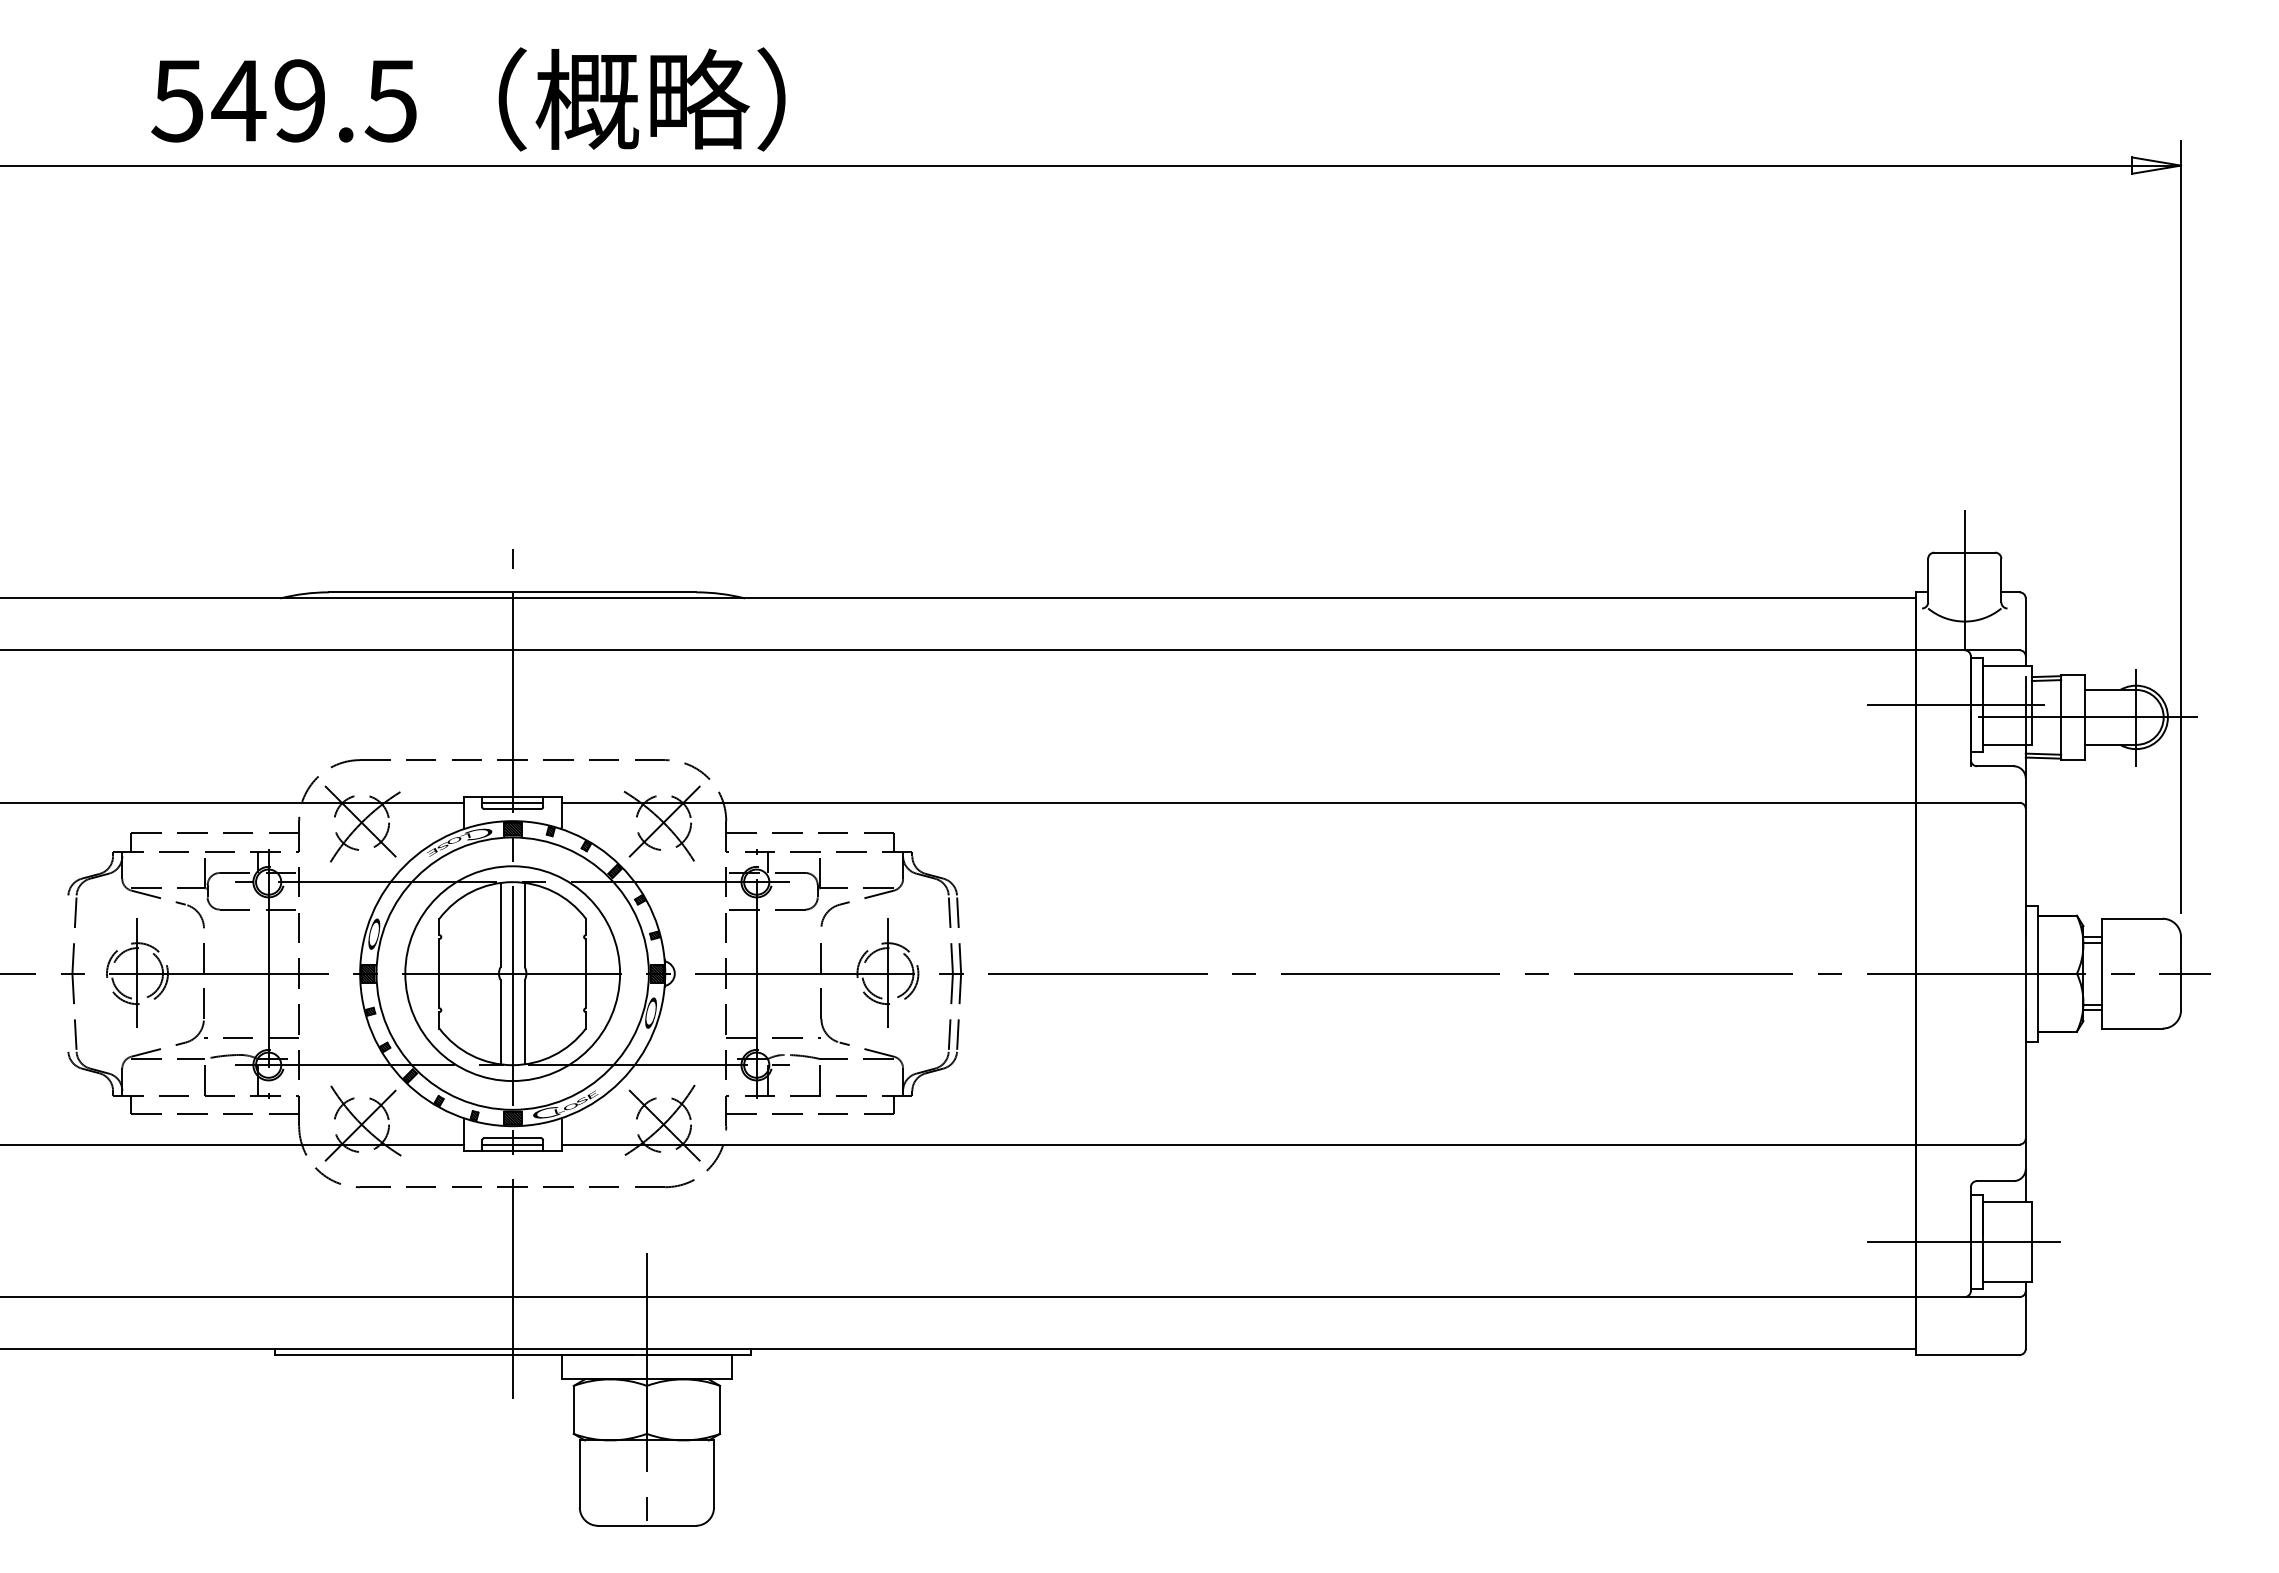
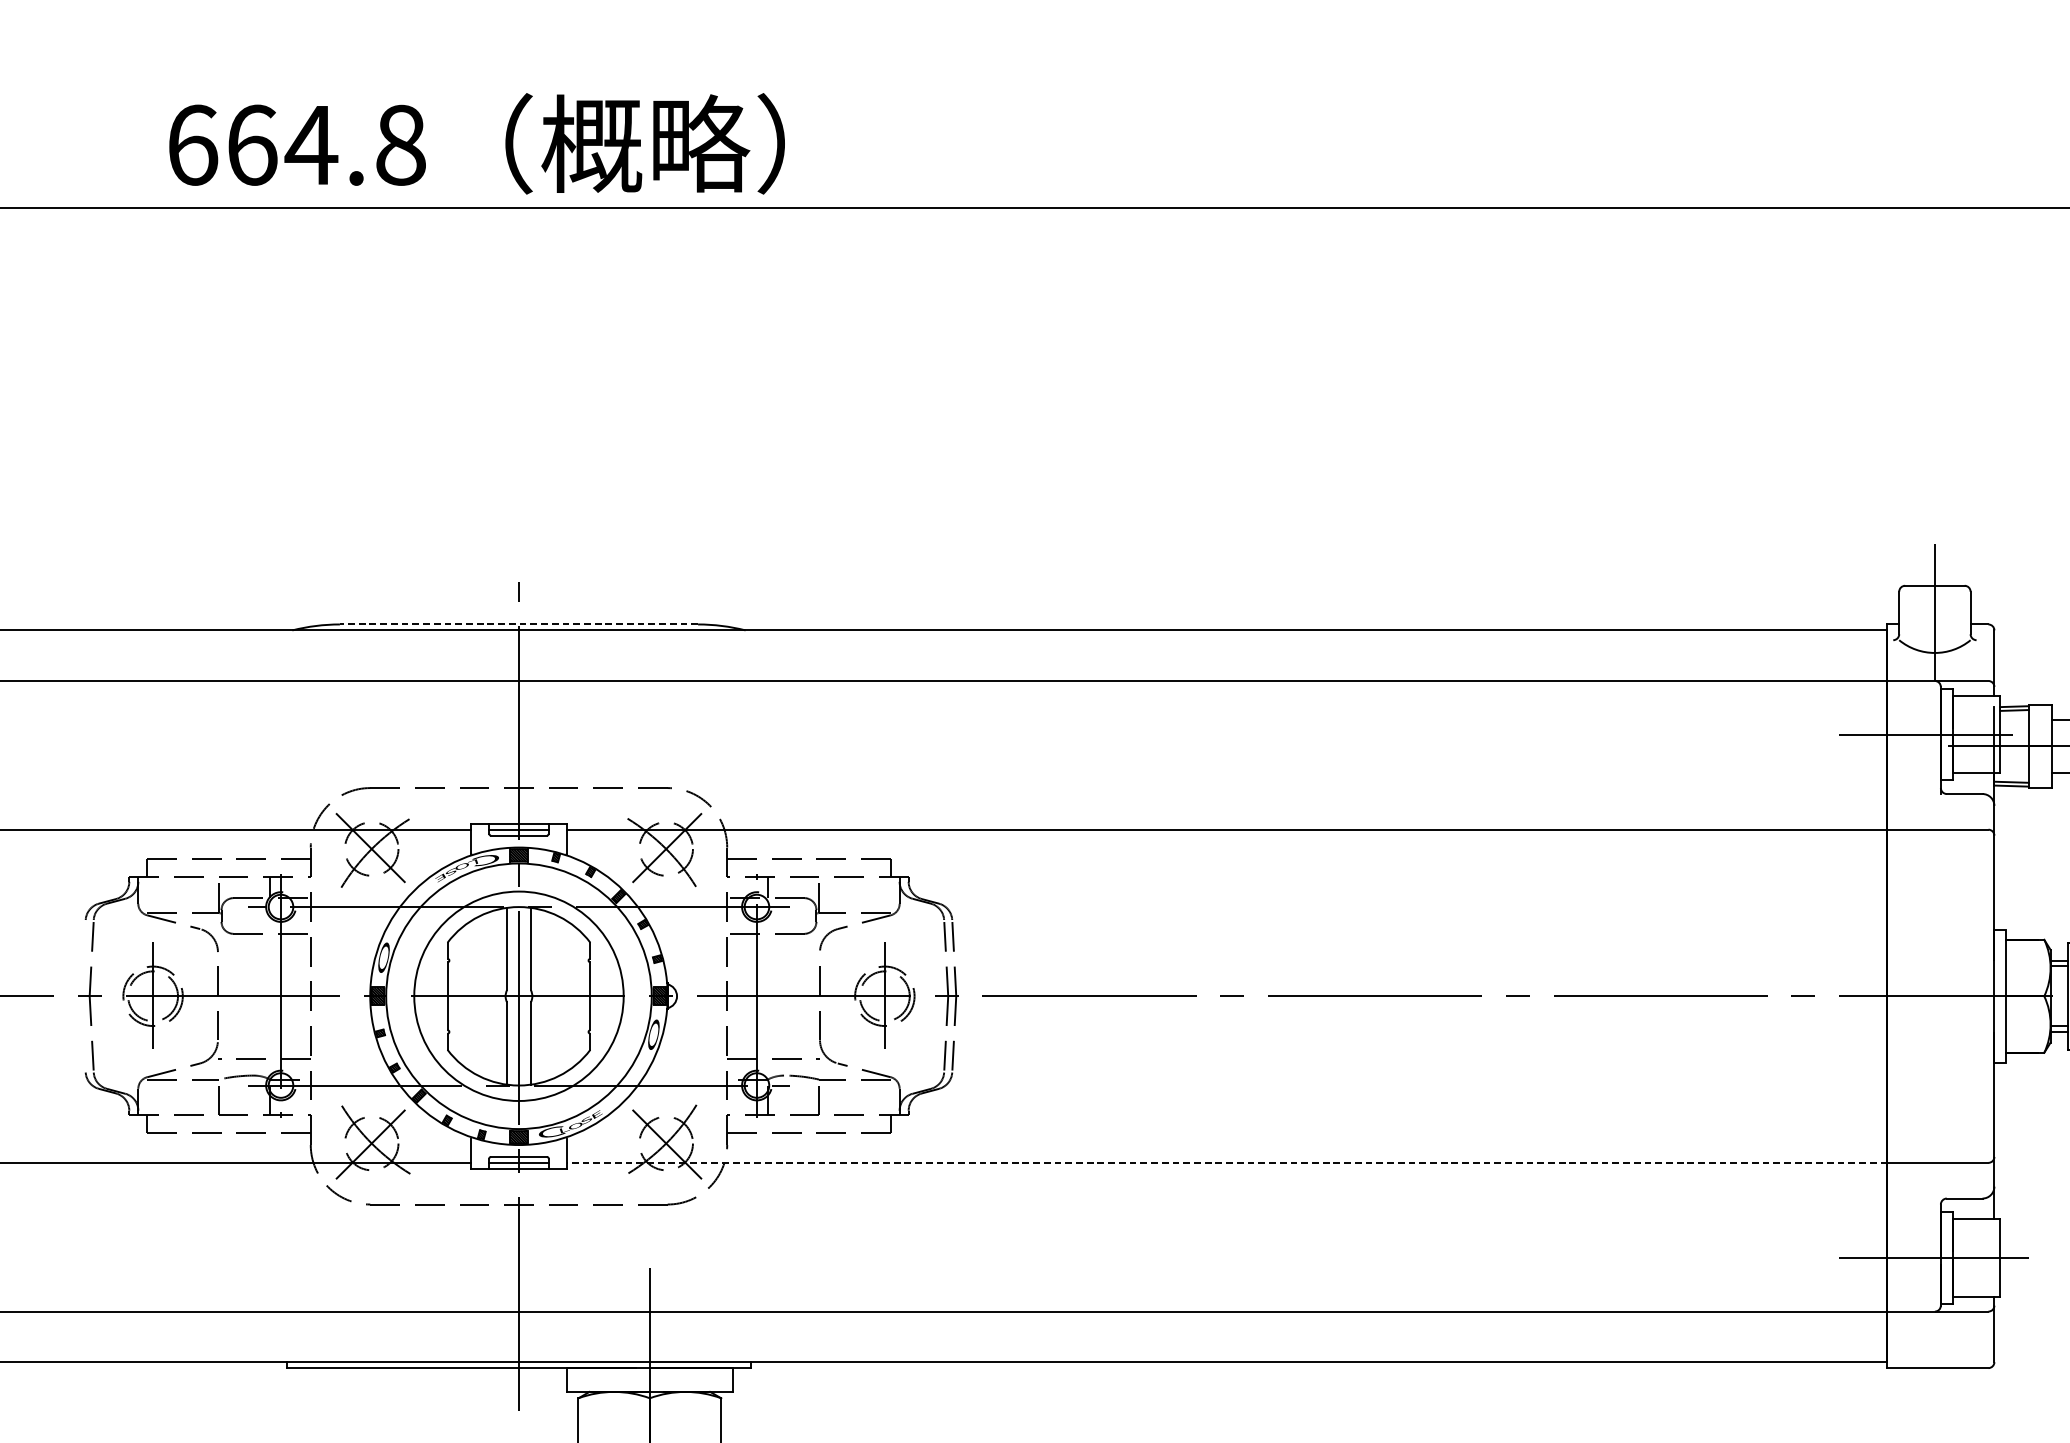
text: (284, 100) -> (296, 144), 549.5 -> 664.8
line: (512, 592) -> (518, 624), solid -> dashed
line: (1238, 1144) -> (1226, 1162), solid -> dashed

